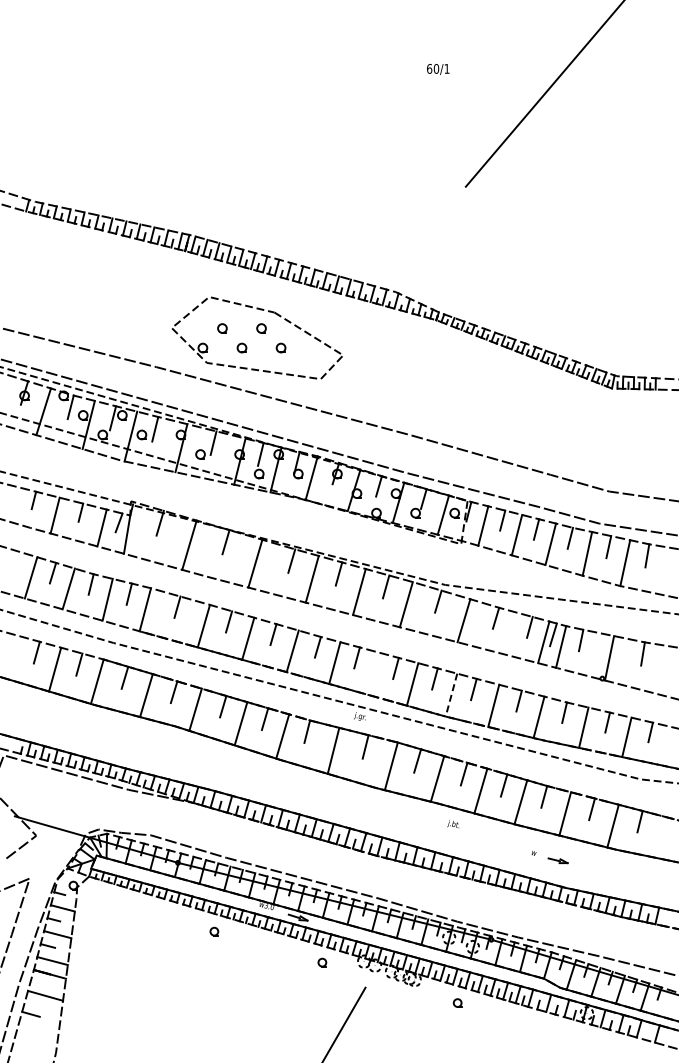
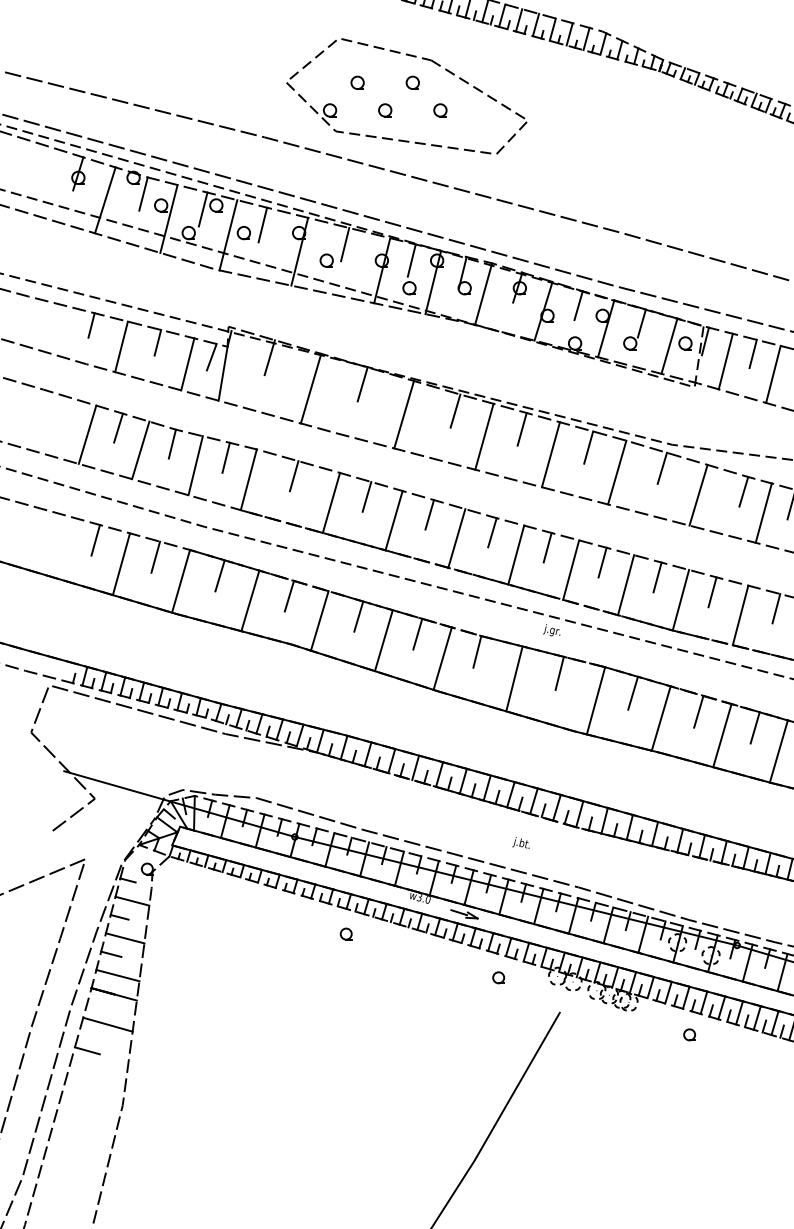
line: (509, 633) -> (762, 513), added
line: (373, 673) -> (570, 569), added
line: (451, 695) -> (680, 600), dashed -> solid
text: (453, 824) -> (521, 843), moved

